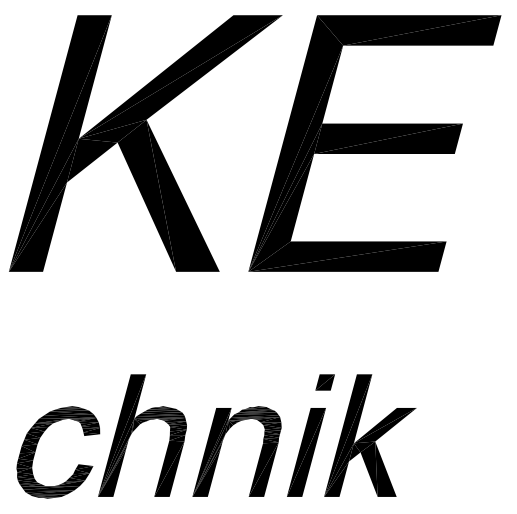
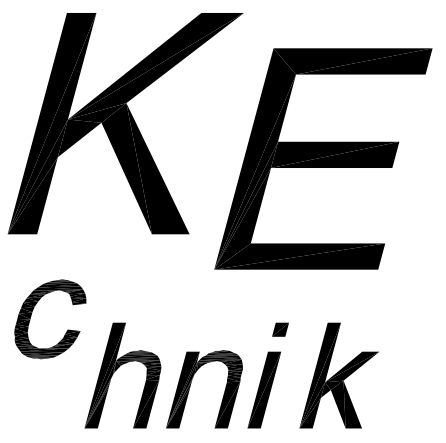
part: (374, 143) -> (323, 158), moved
part: (370, 435) -> (339, 375), moved
part: (37, 445) -> (32, 313), moved

